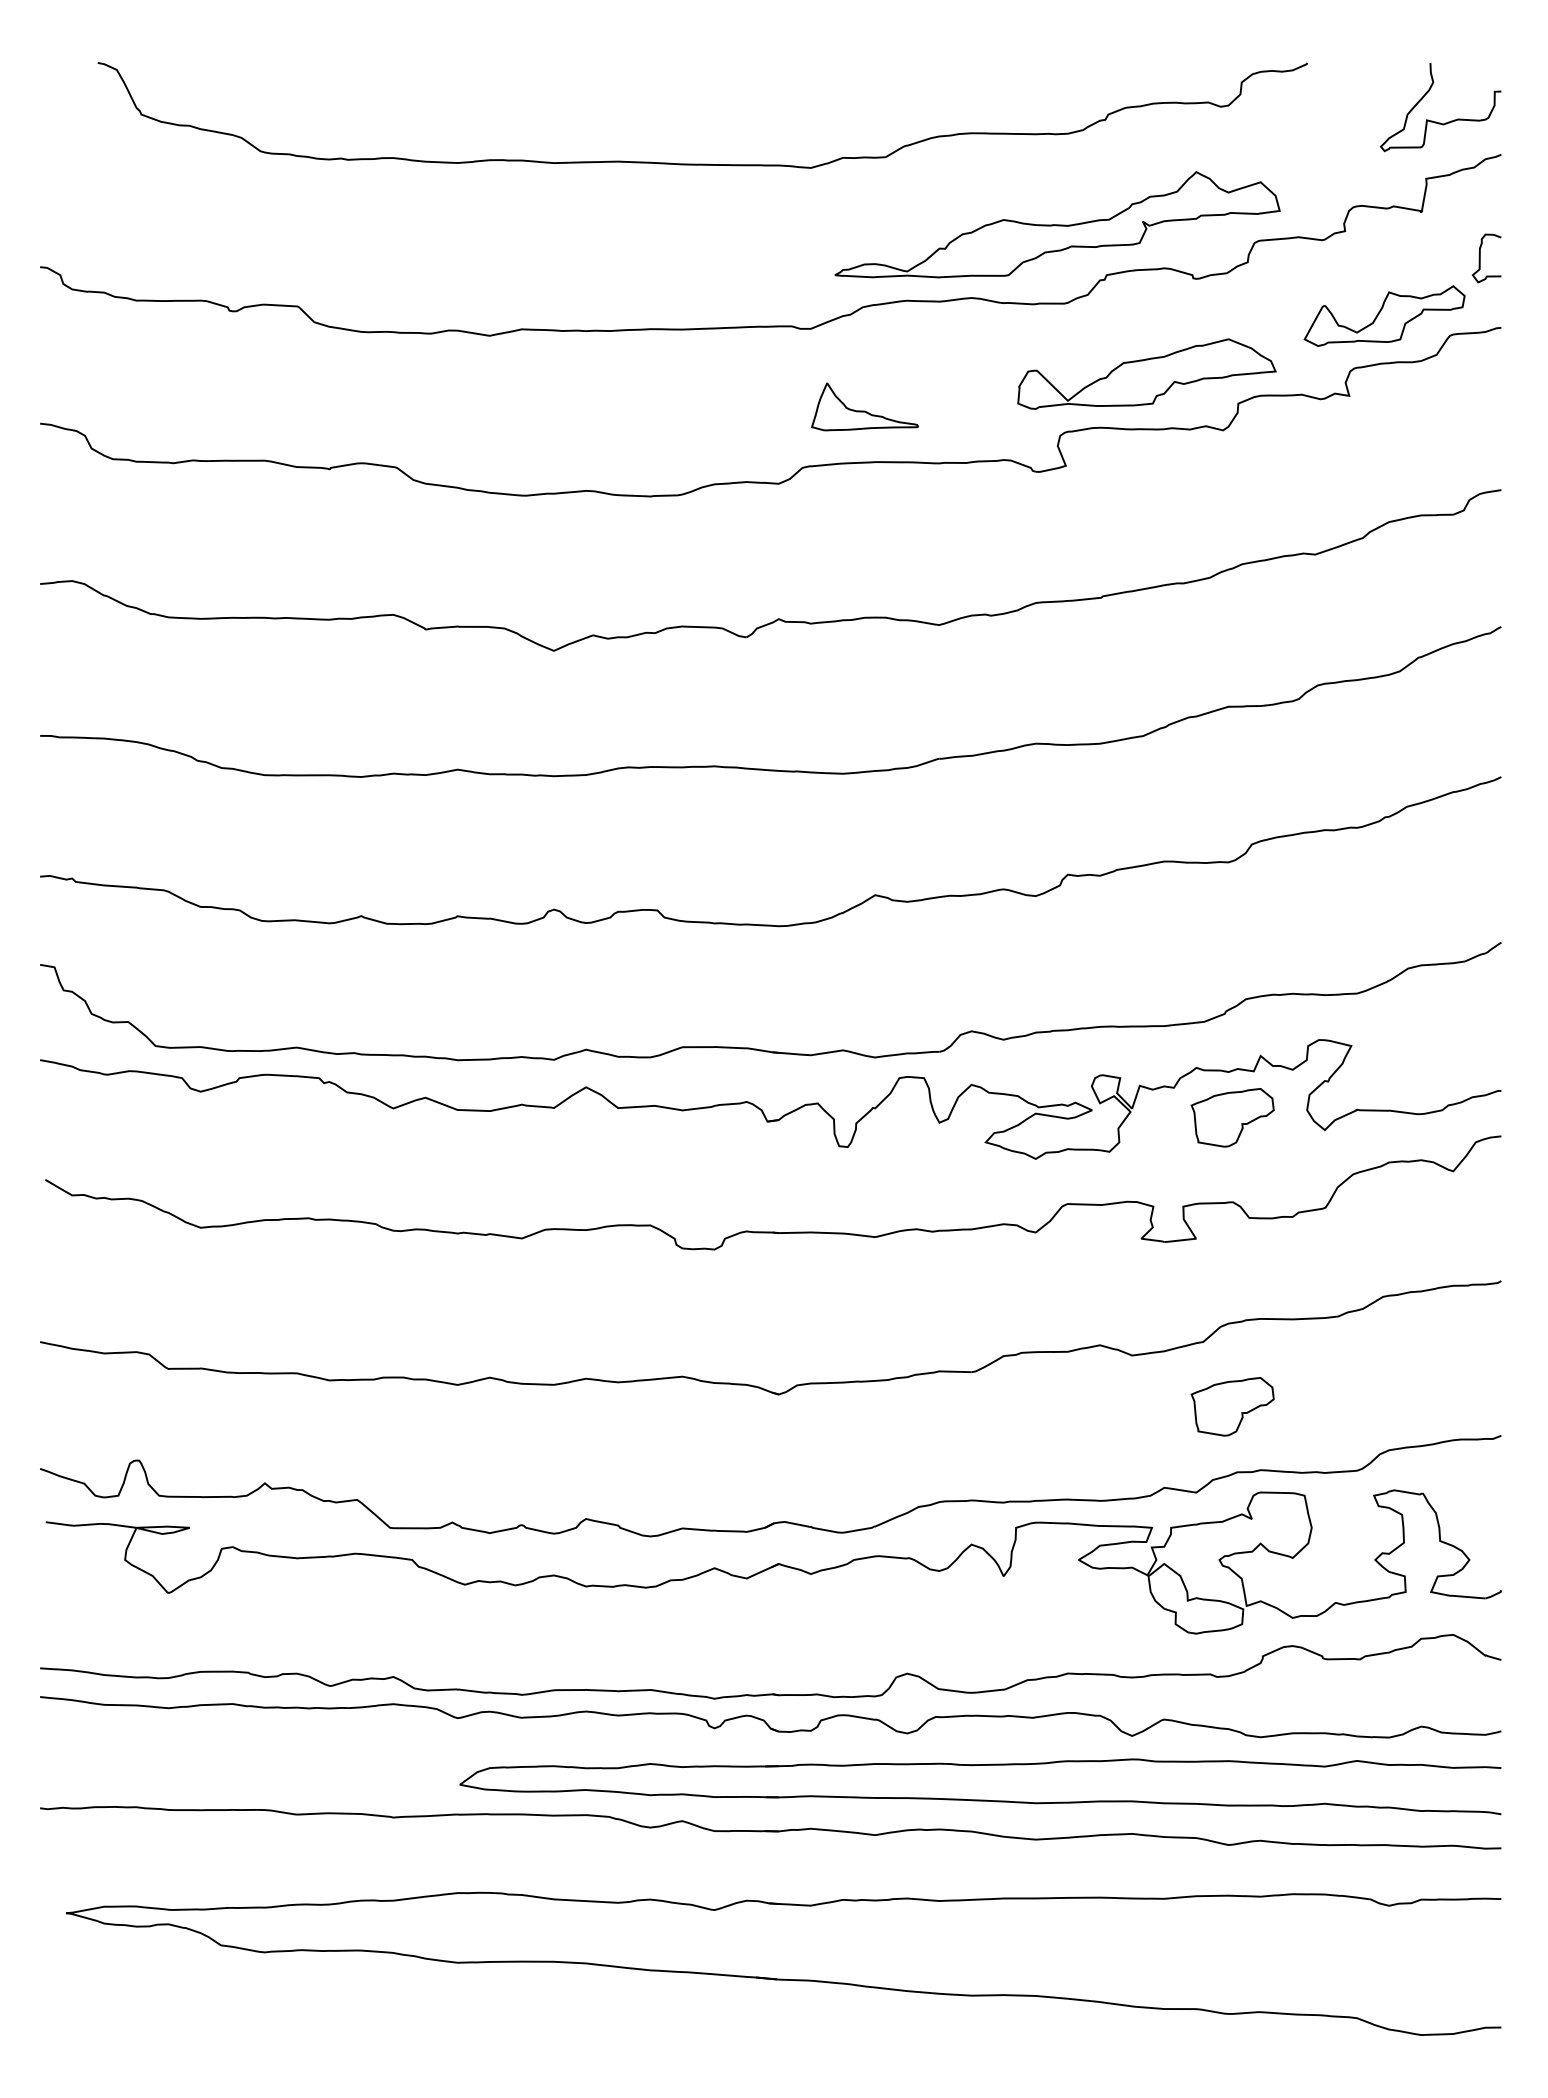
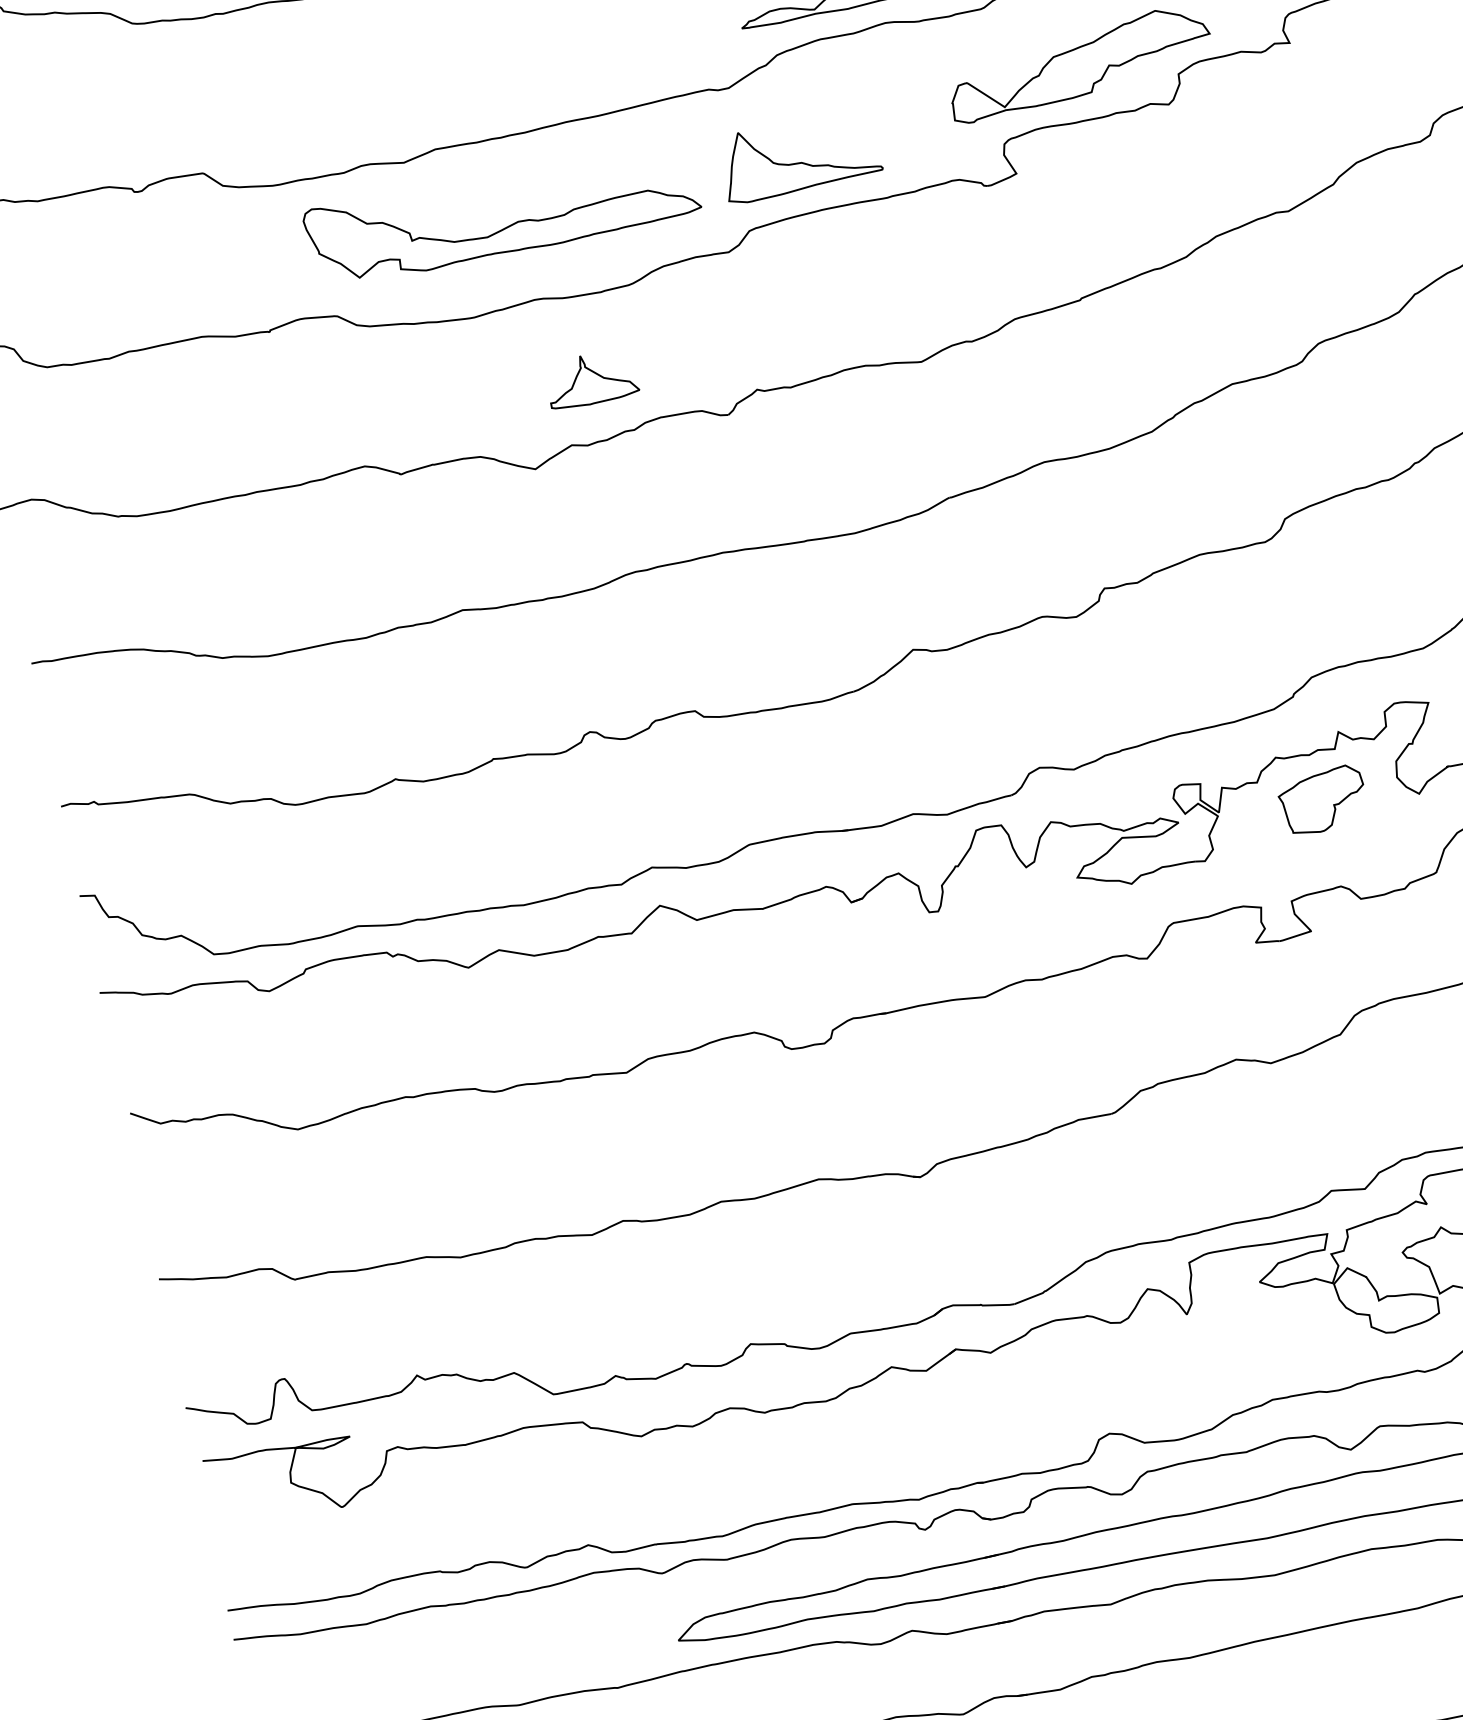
part: (864, 406) -> (799, 155), size x1.43
part: (575, 415) -> (507, 225), added
part: (624, 576) -> (591, 378), added
part: (1232, 1406) -> (1383, 1093), removed

